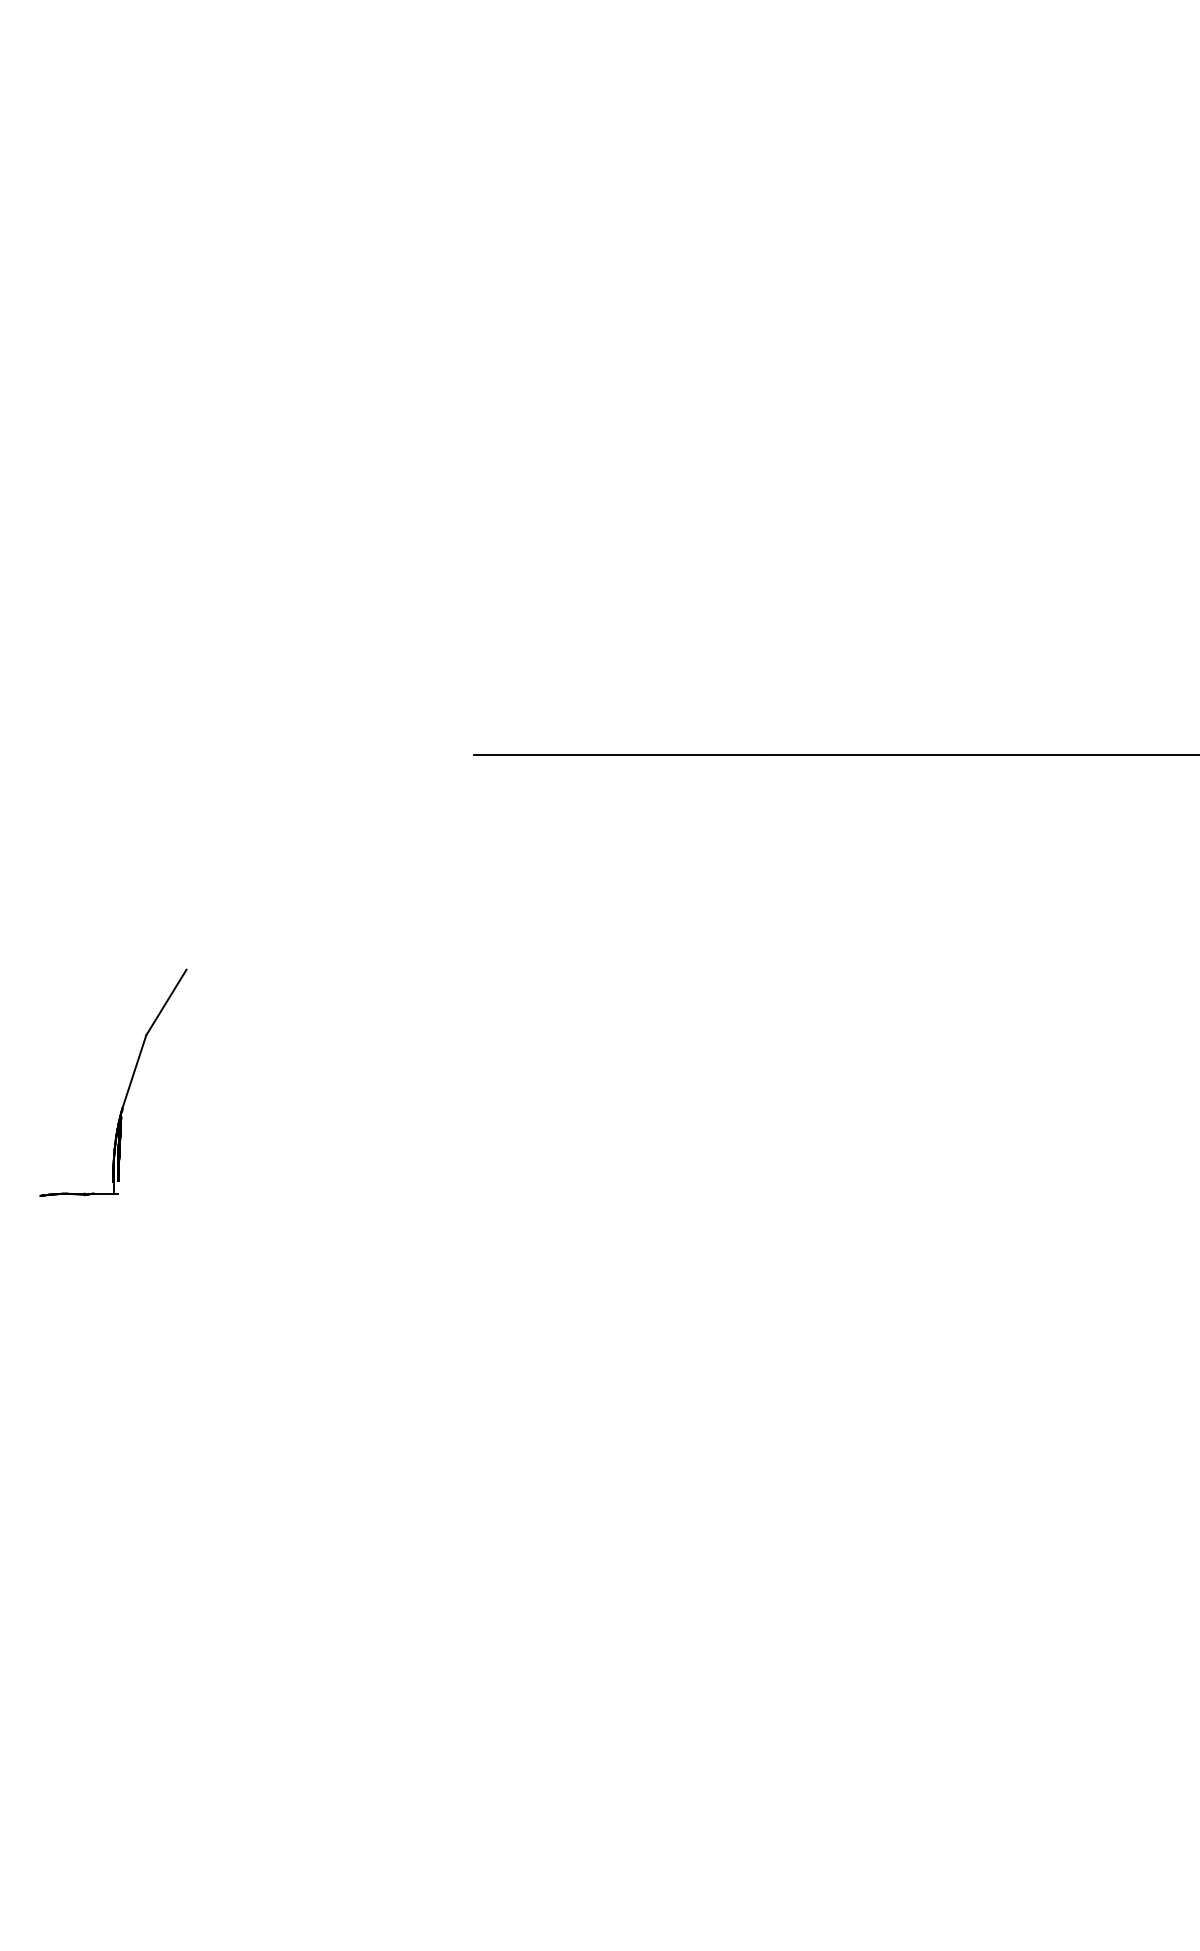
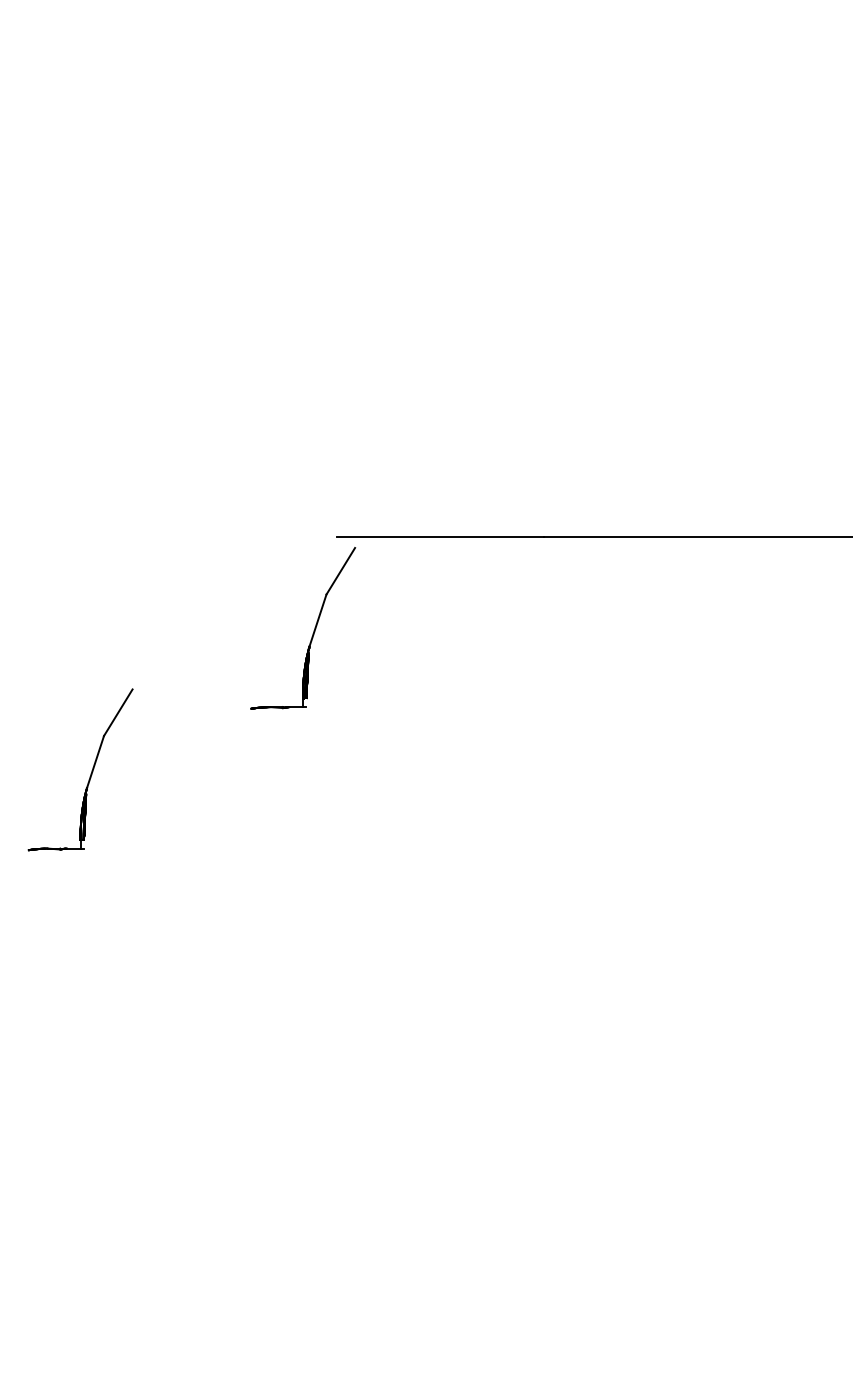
part: (441, 887) -> (313, 630), added

